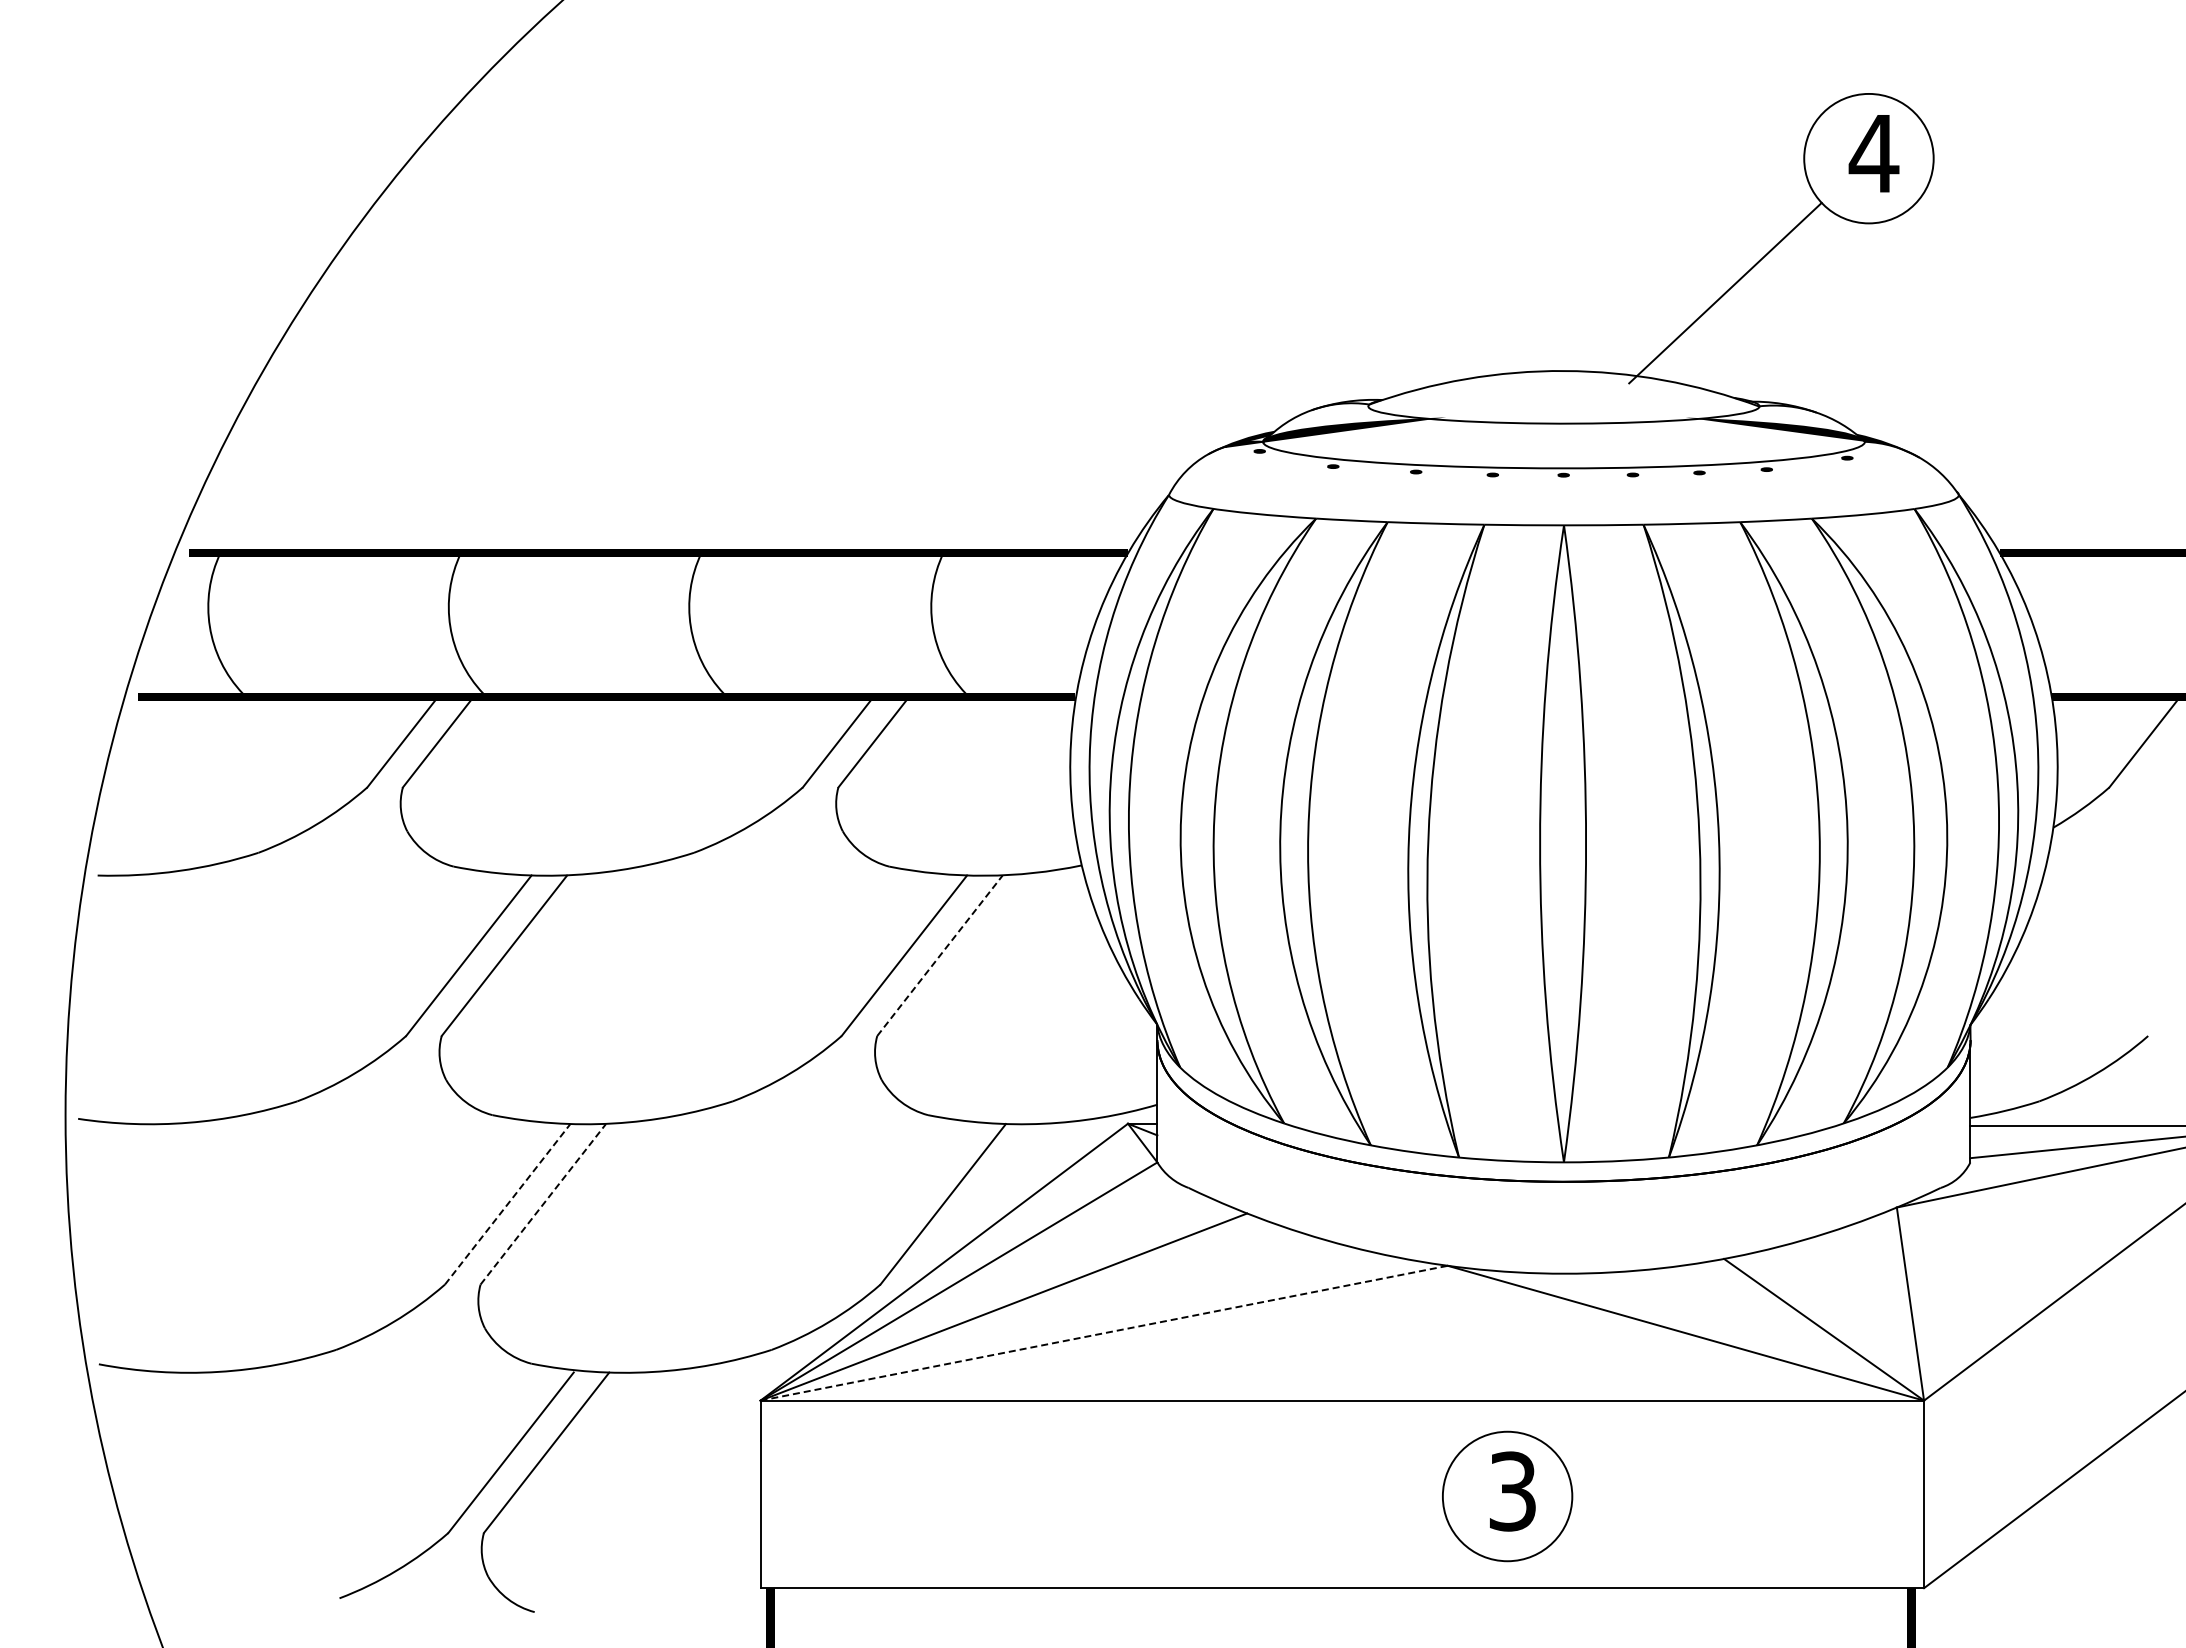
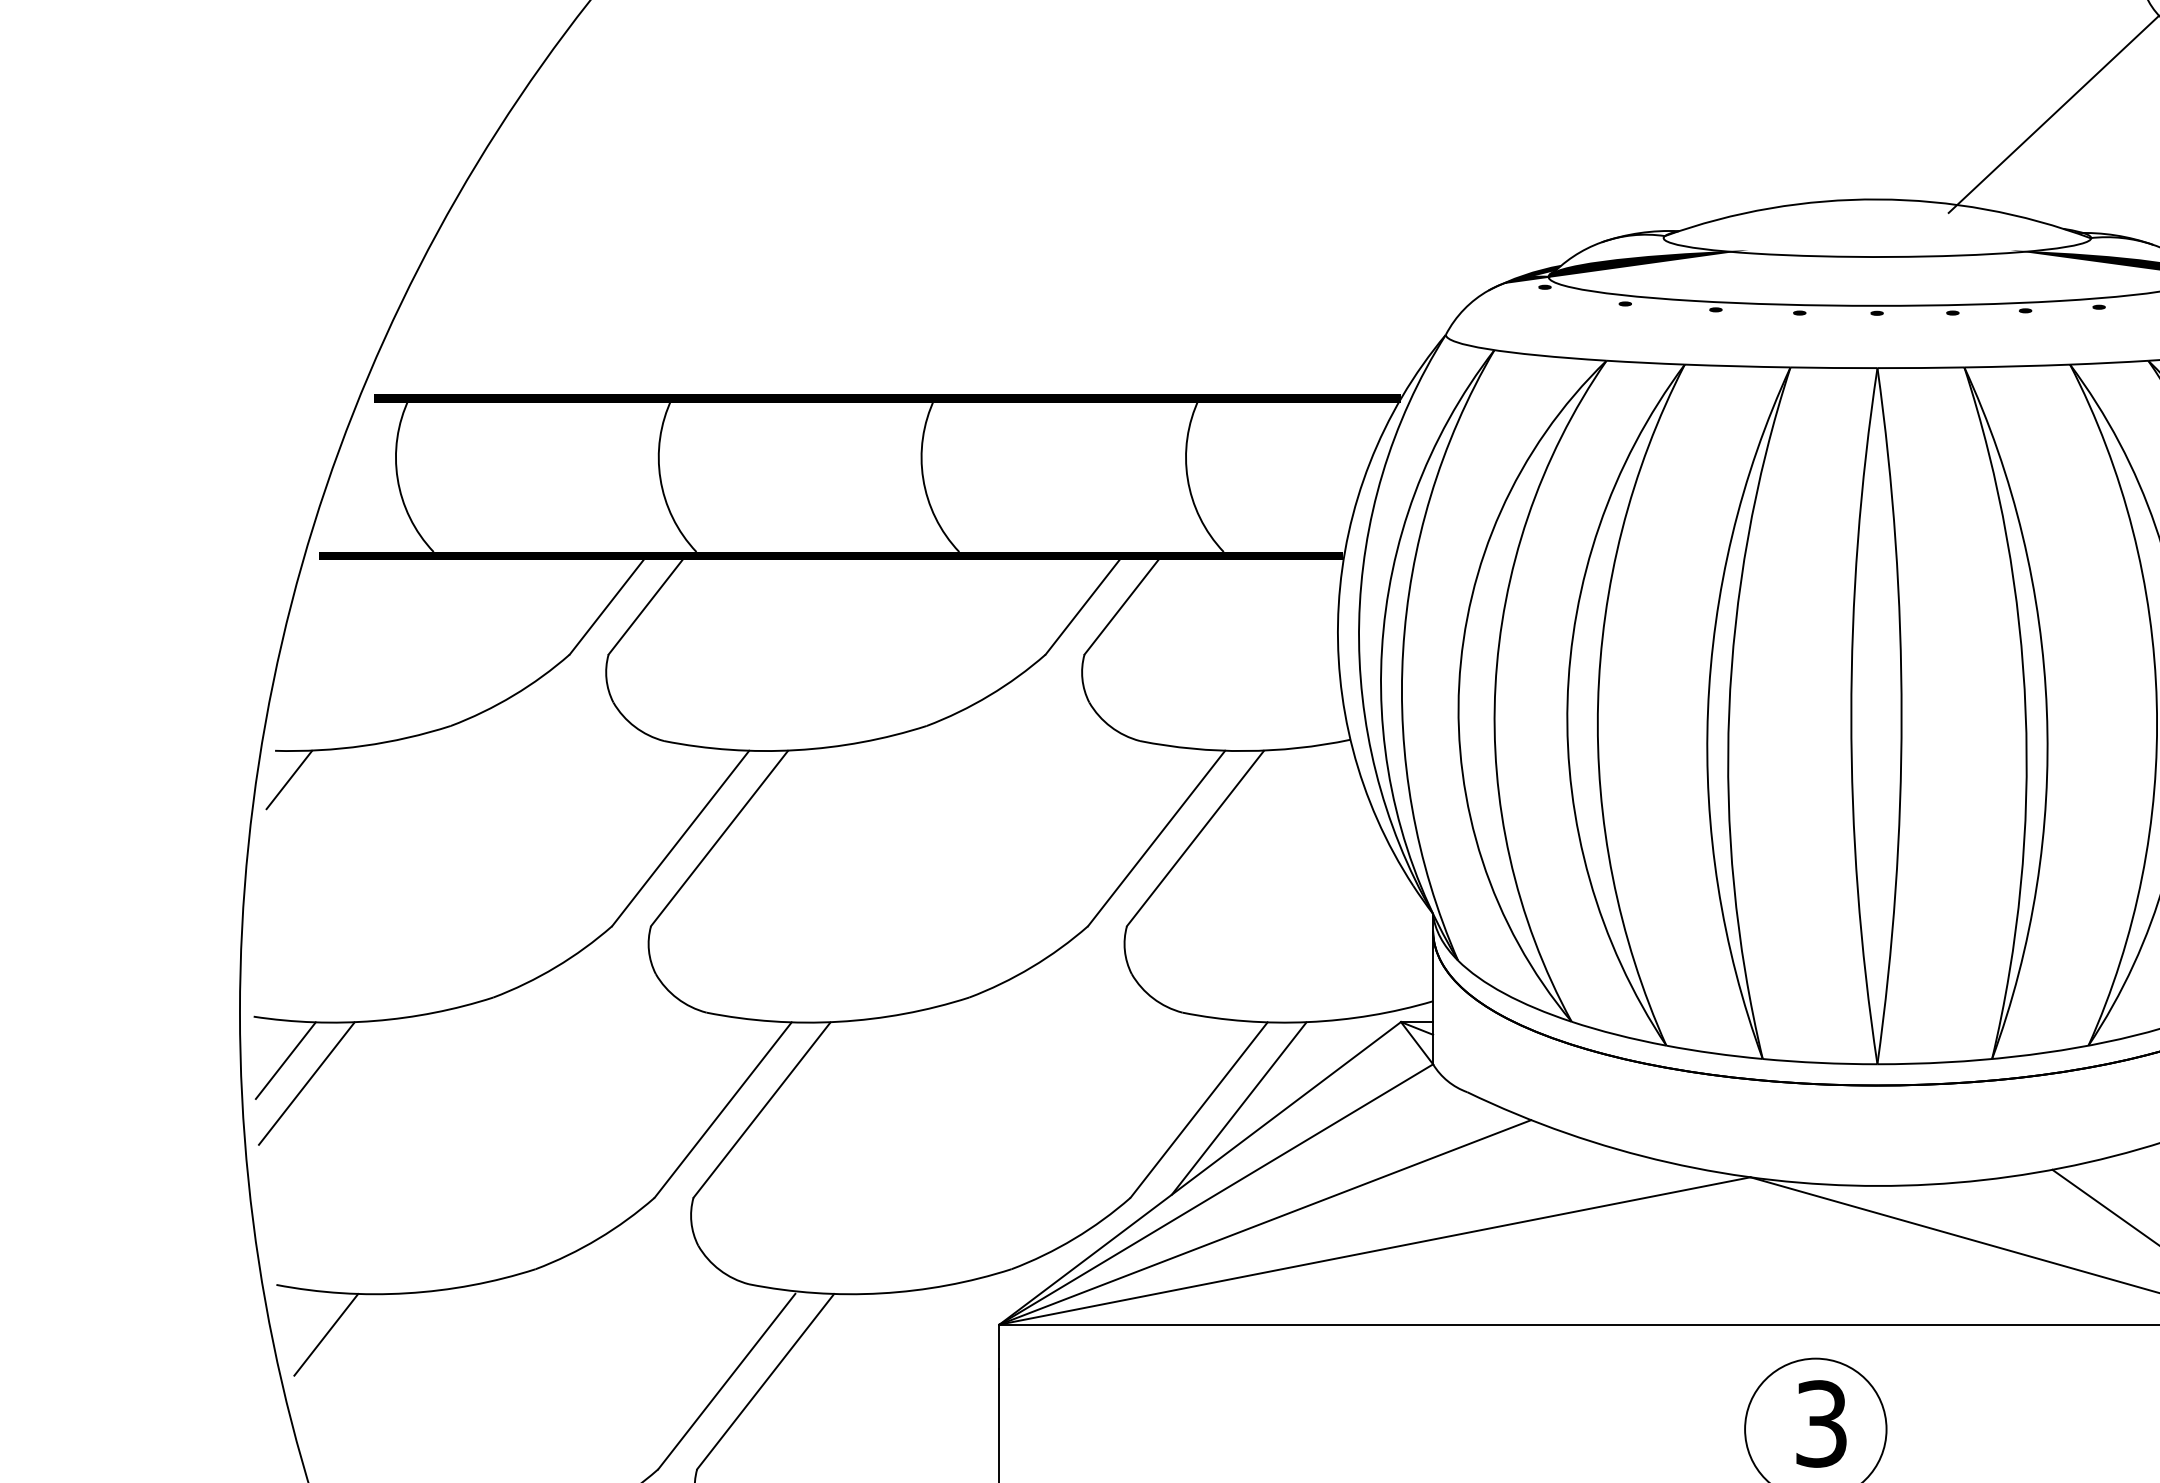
line: (110, 901) -> (289, 779), added
line: (939, 955) -> (1195, 838), dashed -> solid
line: (107, 1159) -> (285, 1061), added
line: (126, 1180) -> (306, 1084), added
line: (979, 1202) -> (1238, 1108), added
line: (507, 1204) -> (722, 1110), dashed -> solid
line: (543, 1204) -> (762, 1110), dashed -> solid
line: (1104, 1333) -> (1375, 1251), dashed -> solid
line: (144, 1409) -> (326, 1334), added

